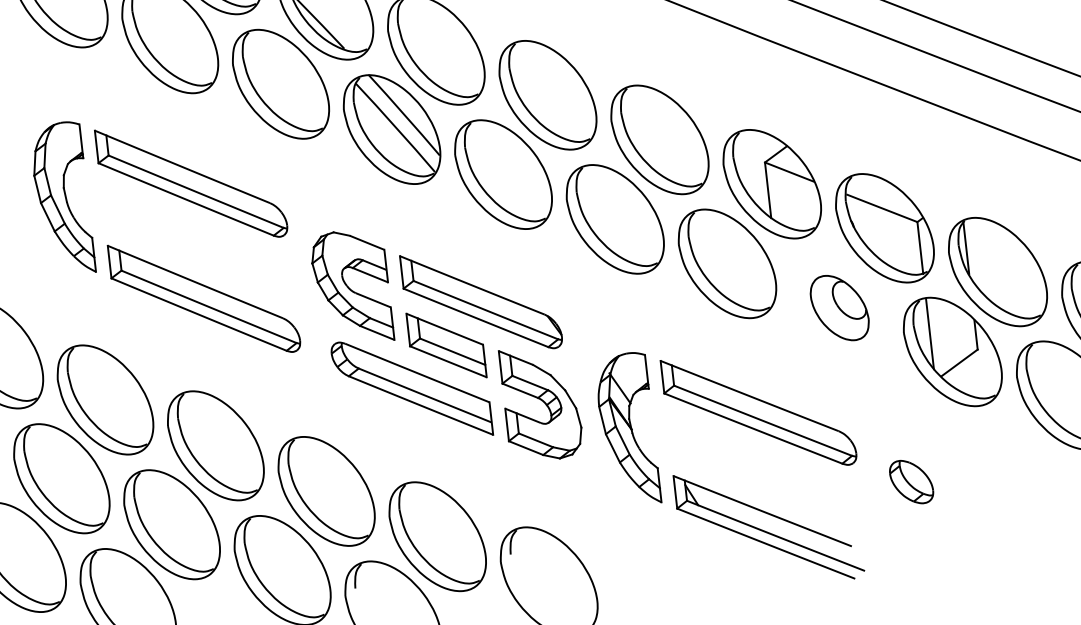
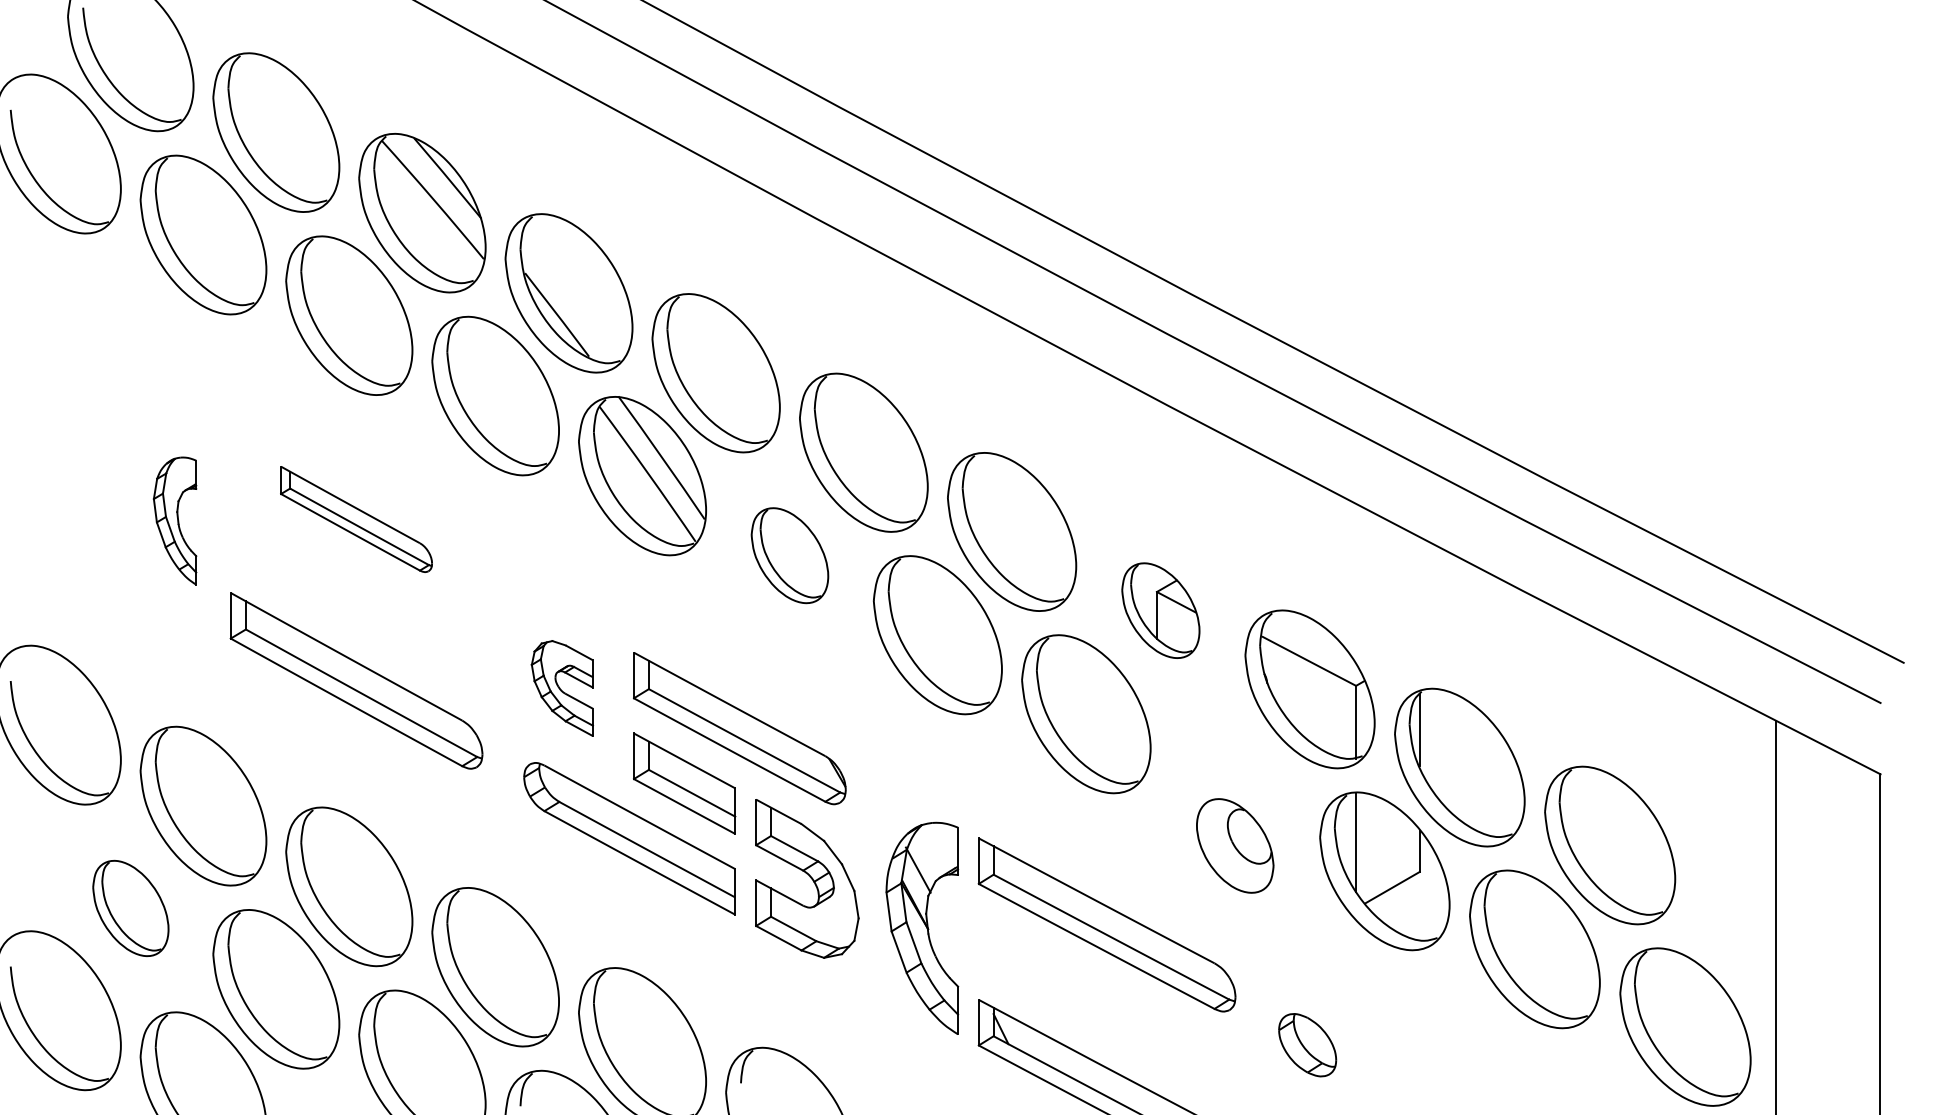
part: (503, 174) -> (789, 555), size x0.6
part: (191, 183) -> (356, 519), size x0.6
part: (771, 183) -> (1160, 610), size x0.6
part: (61, 198) -> (174, 520), size x0.6
part: (351, 287) -> (562, 688), size x0.6
part: (839, 307) -> (1235, 845), moved
part: (61, 478) -> (130, 908), size x0.6

